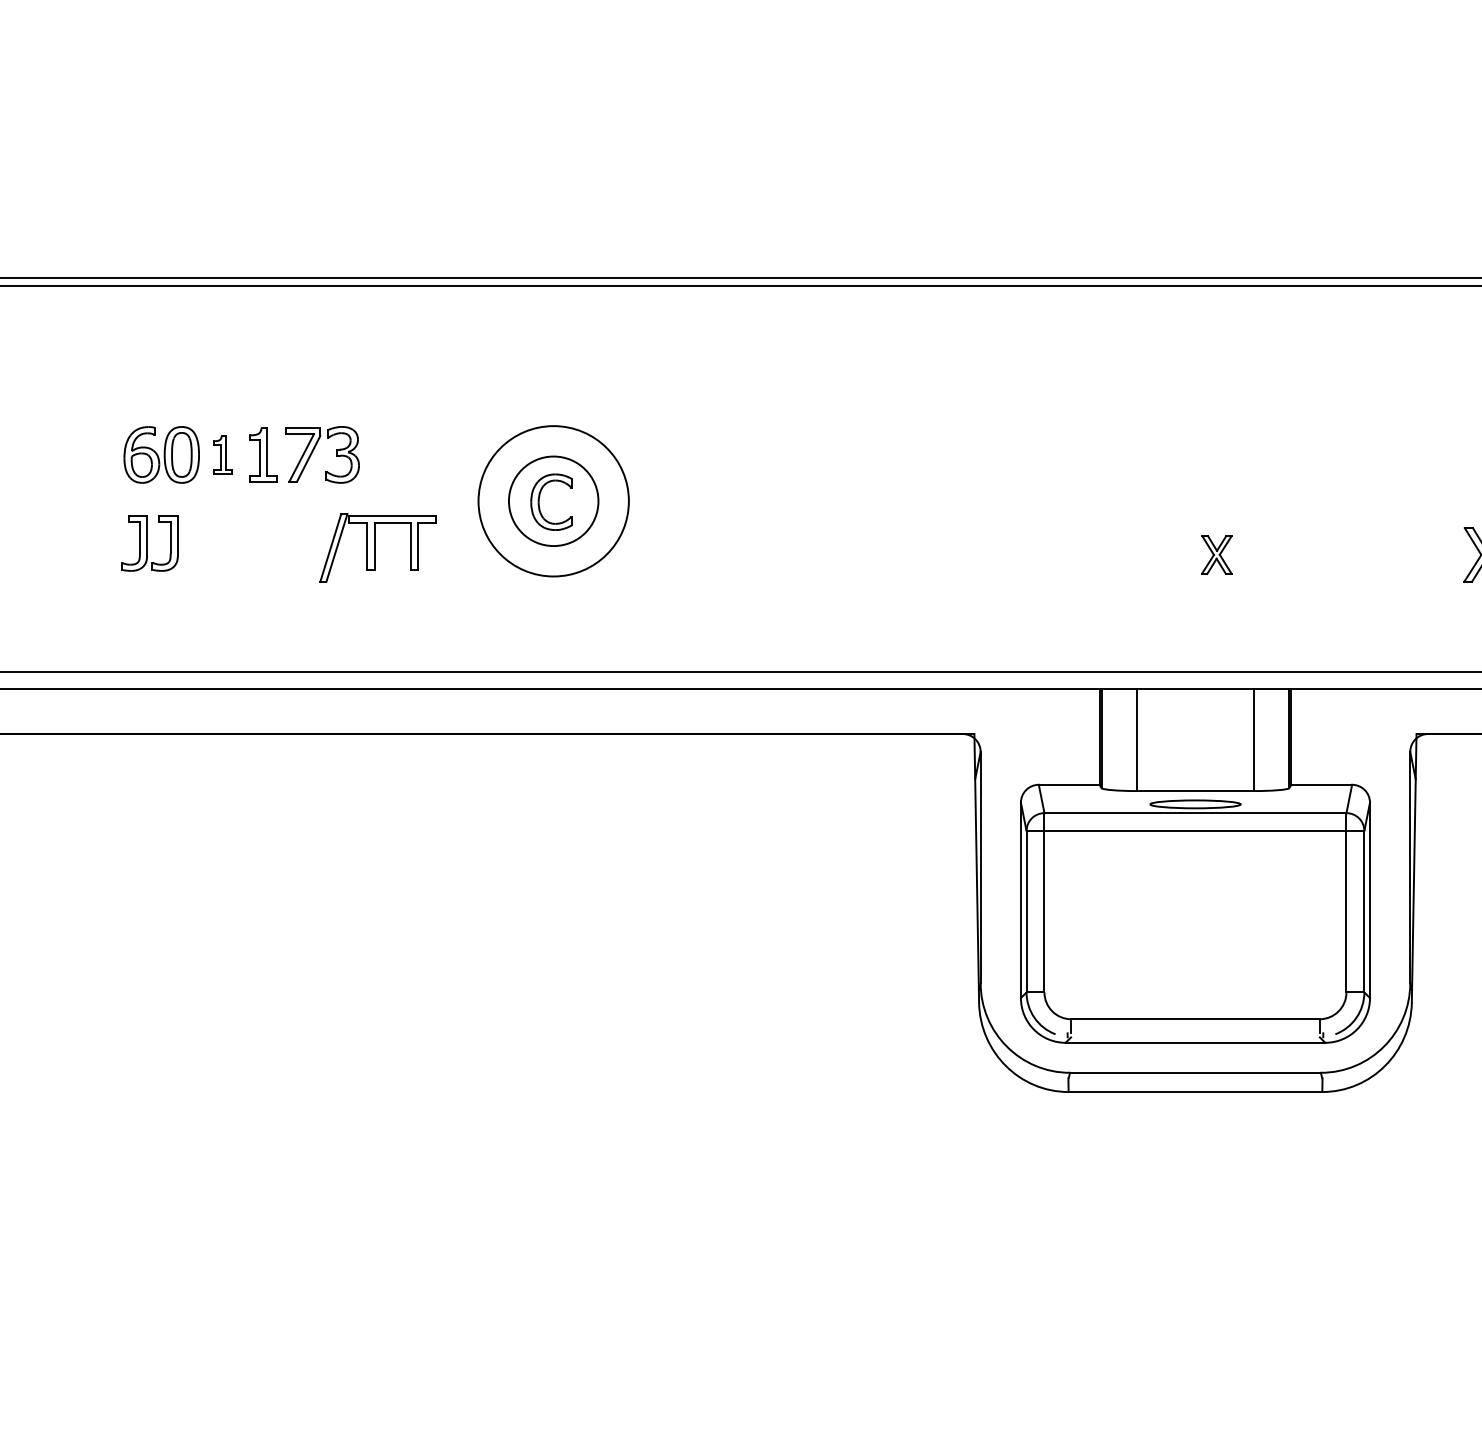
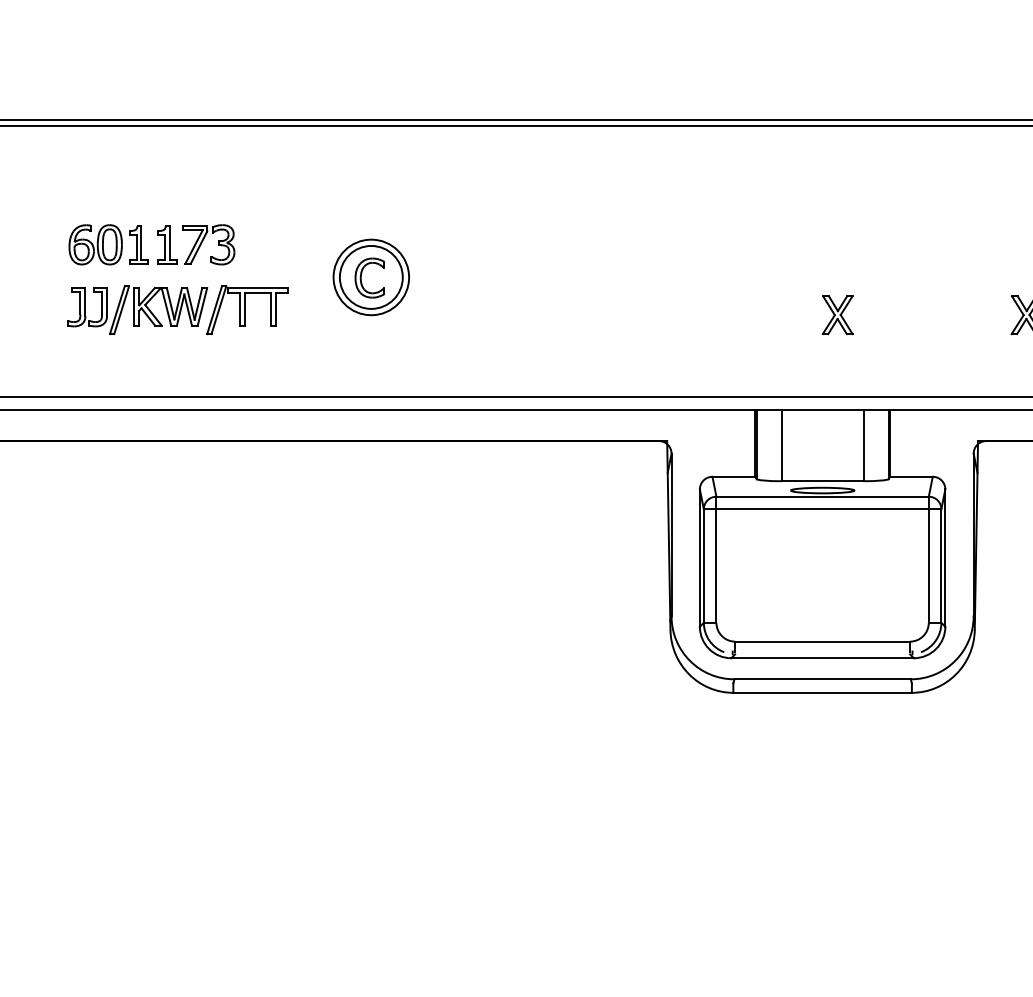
part: (222, 454) -> (138, 244), size x1.43
circle: (553, 501) -> (371, 277), size x0.71
part: (242, 551) -> (152, 312), added
part: (1216, 554) -> (837, 314), size x1.43

